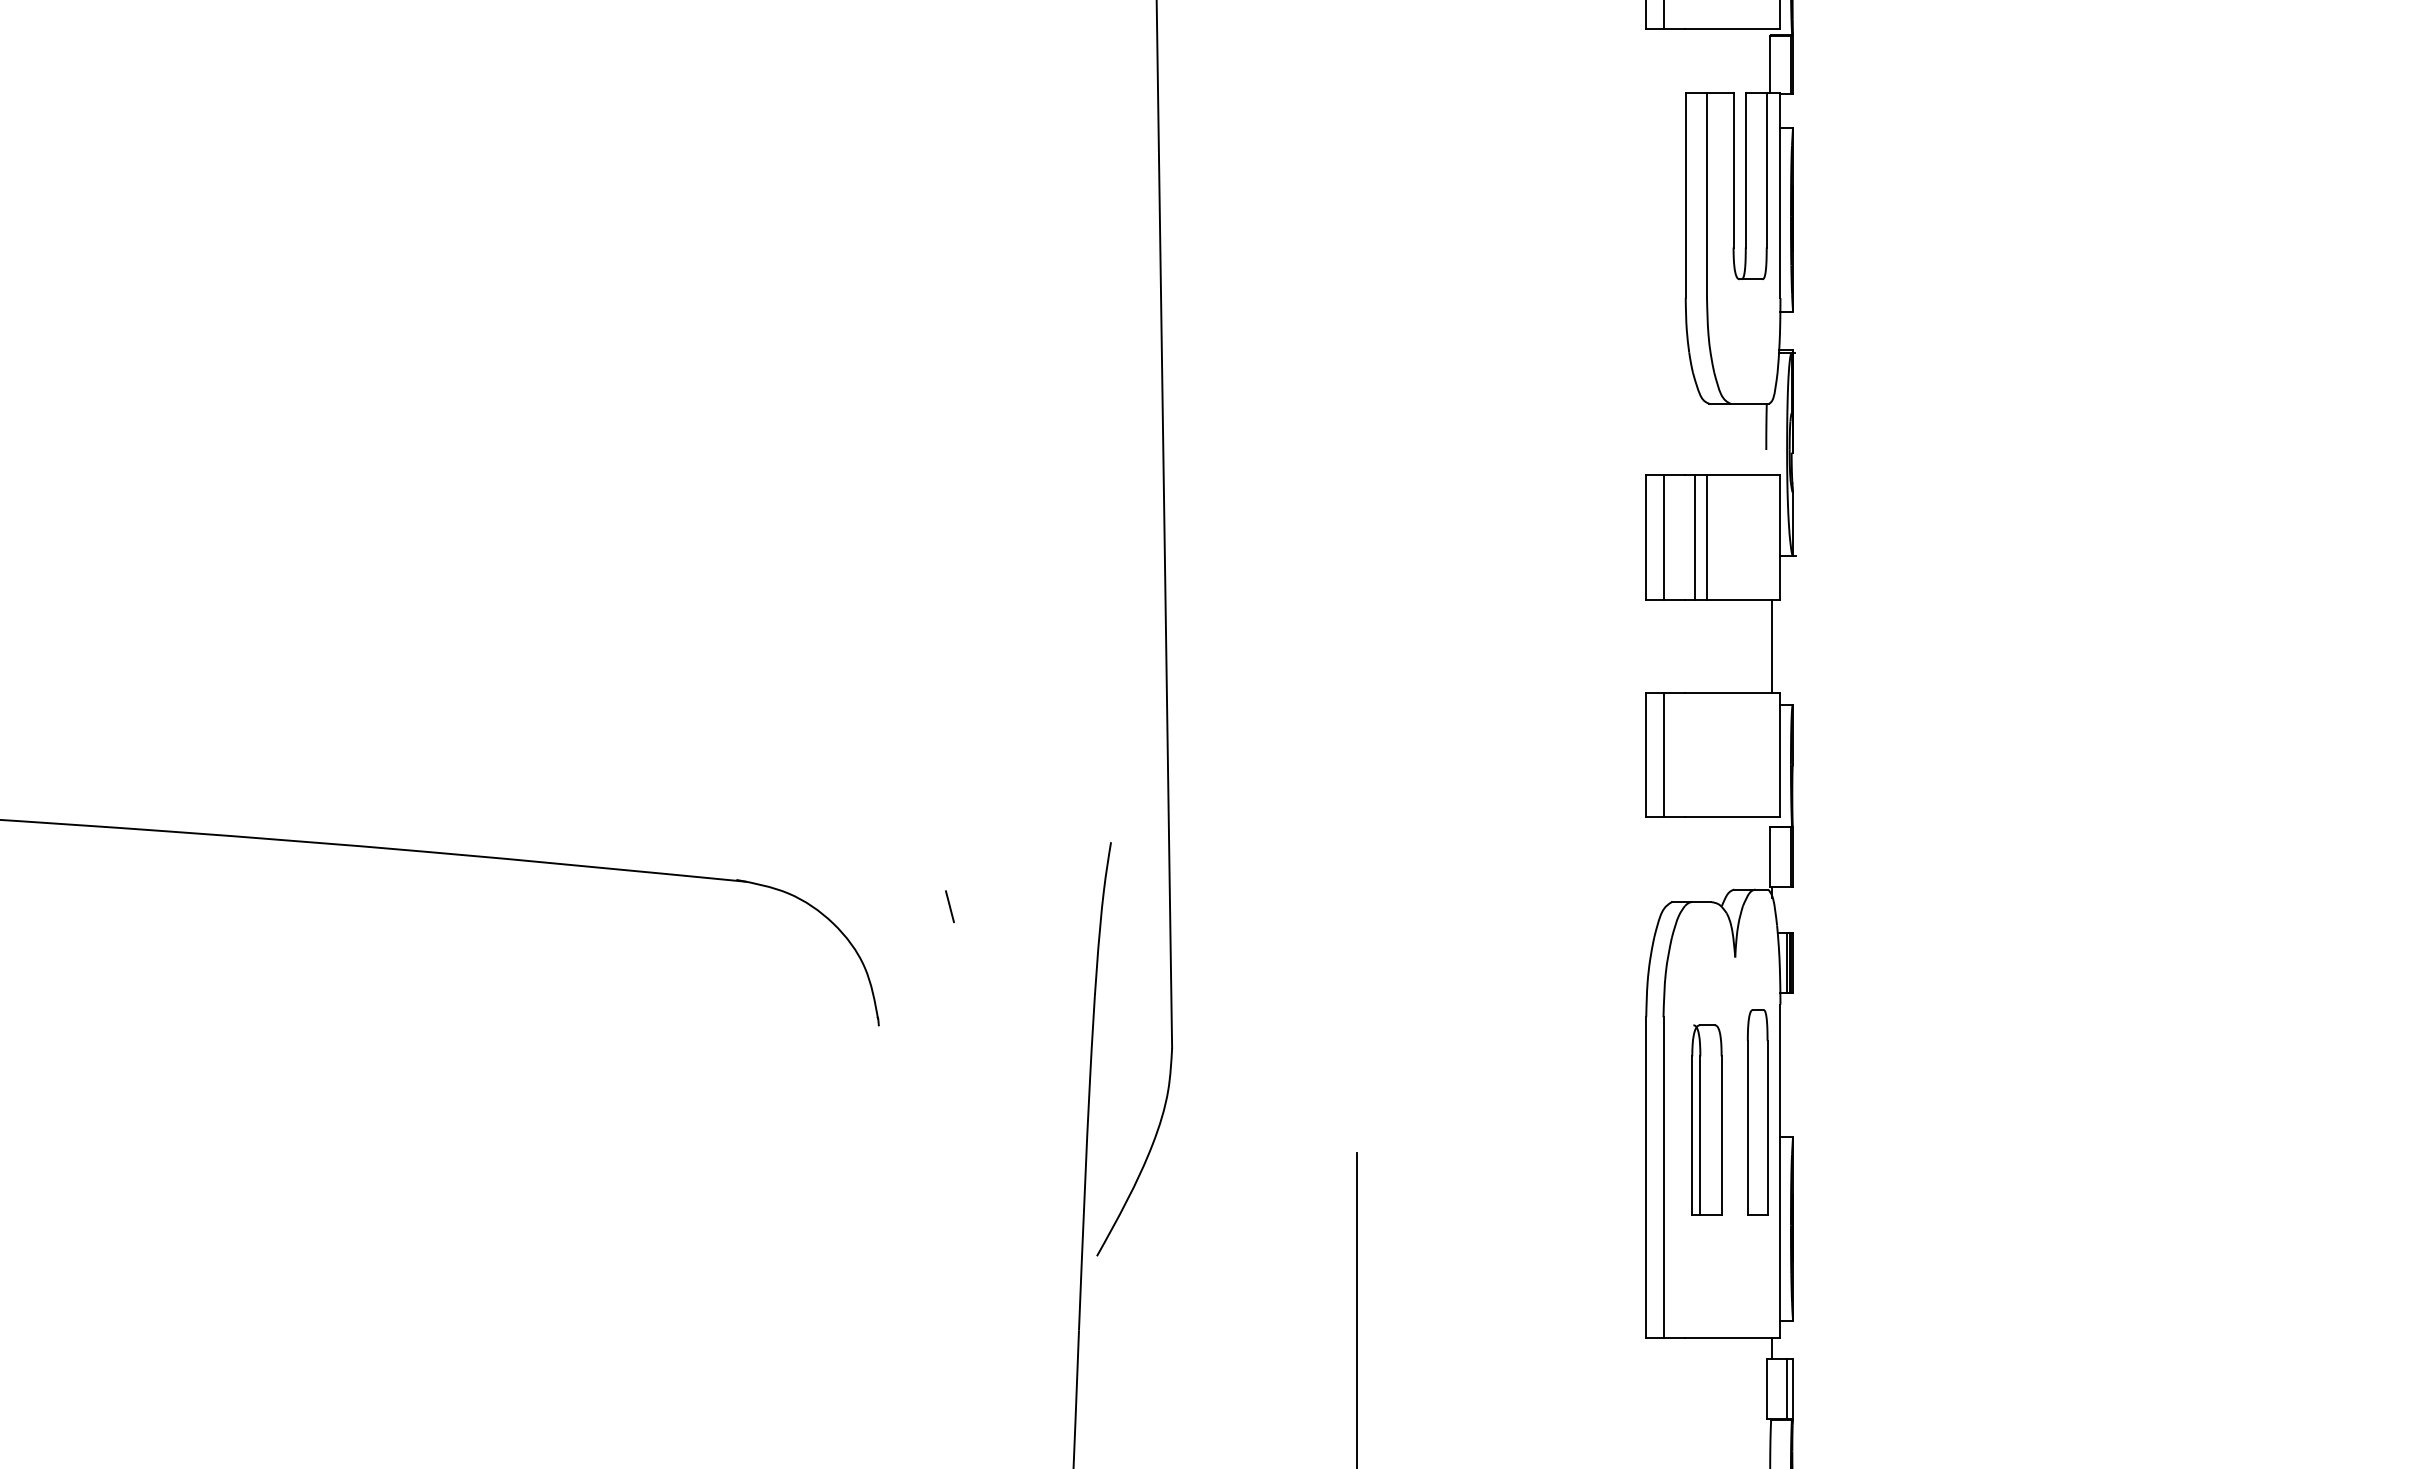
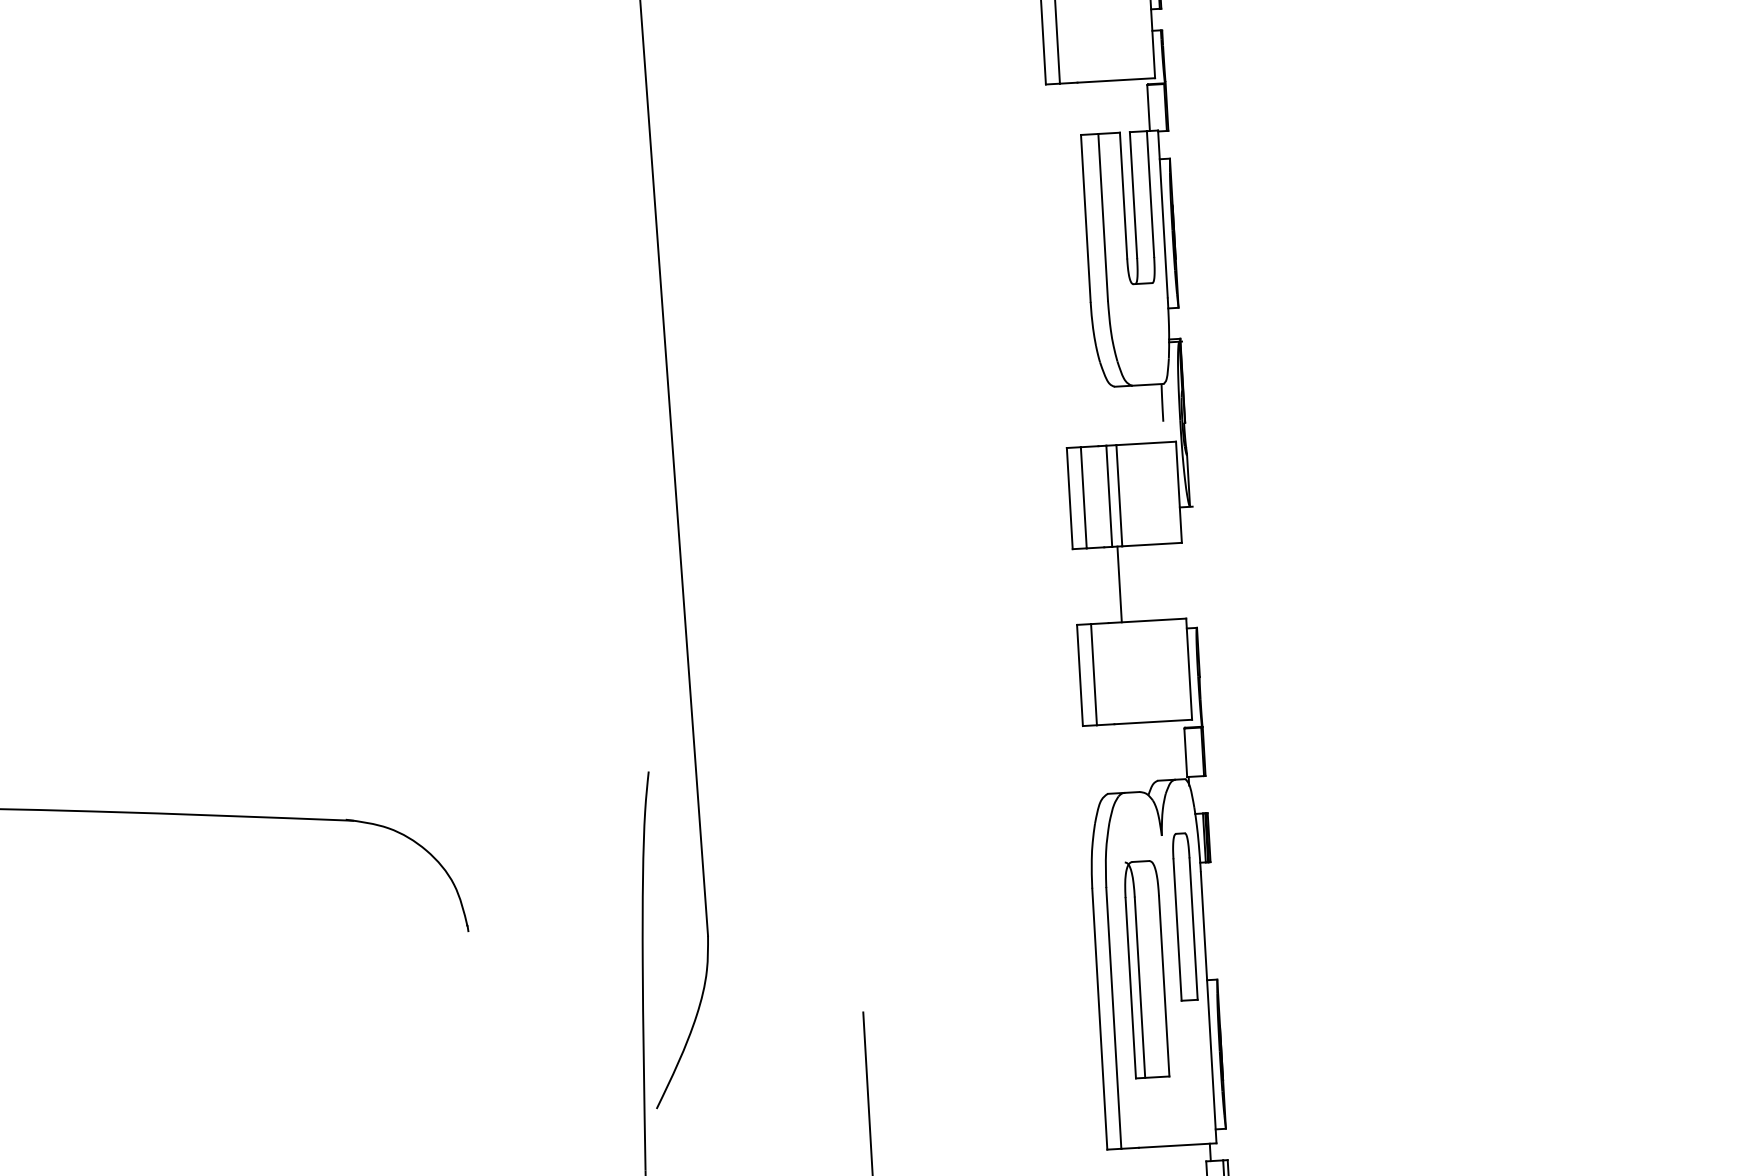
line: (1772, 645) -> (1119, 583), moved
line: (949, 906) -> (520, 831), removed
part: (1757, 1112) -> (1184, 917), moved
part: (1706, 1119) -> (1146, 969), size x1.4

